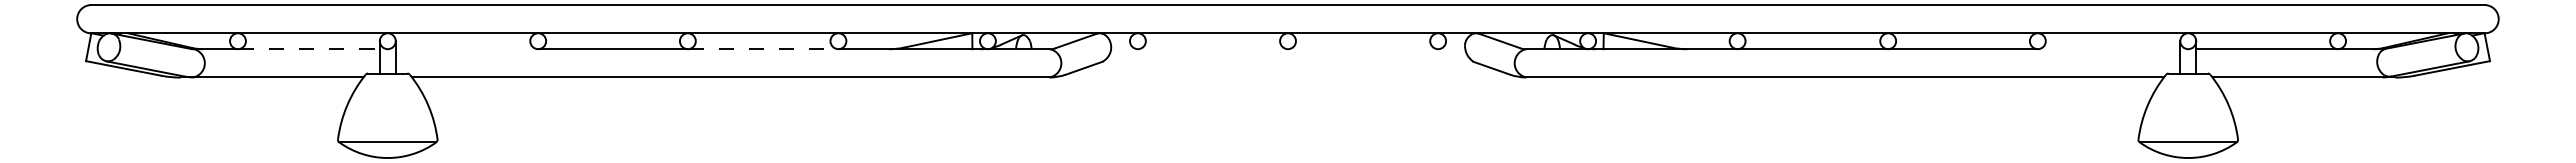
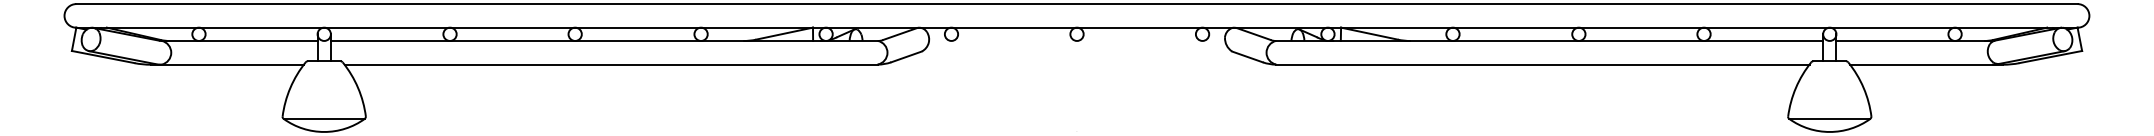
line: (309, 49) -> (258, 41), dashed -> solid
line: (466, 49) -> (390, 41), added
line: (763, 49) -> (638, 41), dashed -> solid
line: (2109, 49) -> (1763, 41), added

